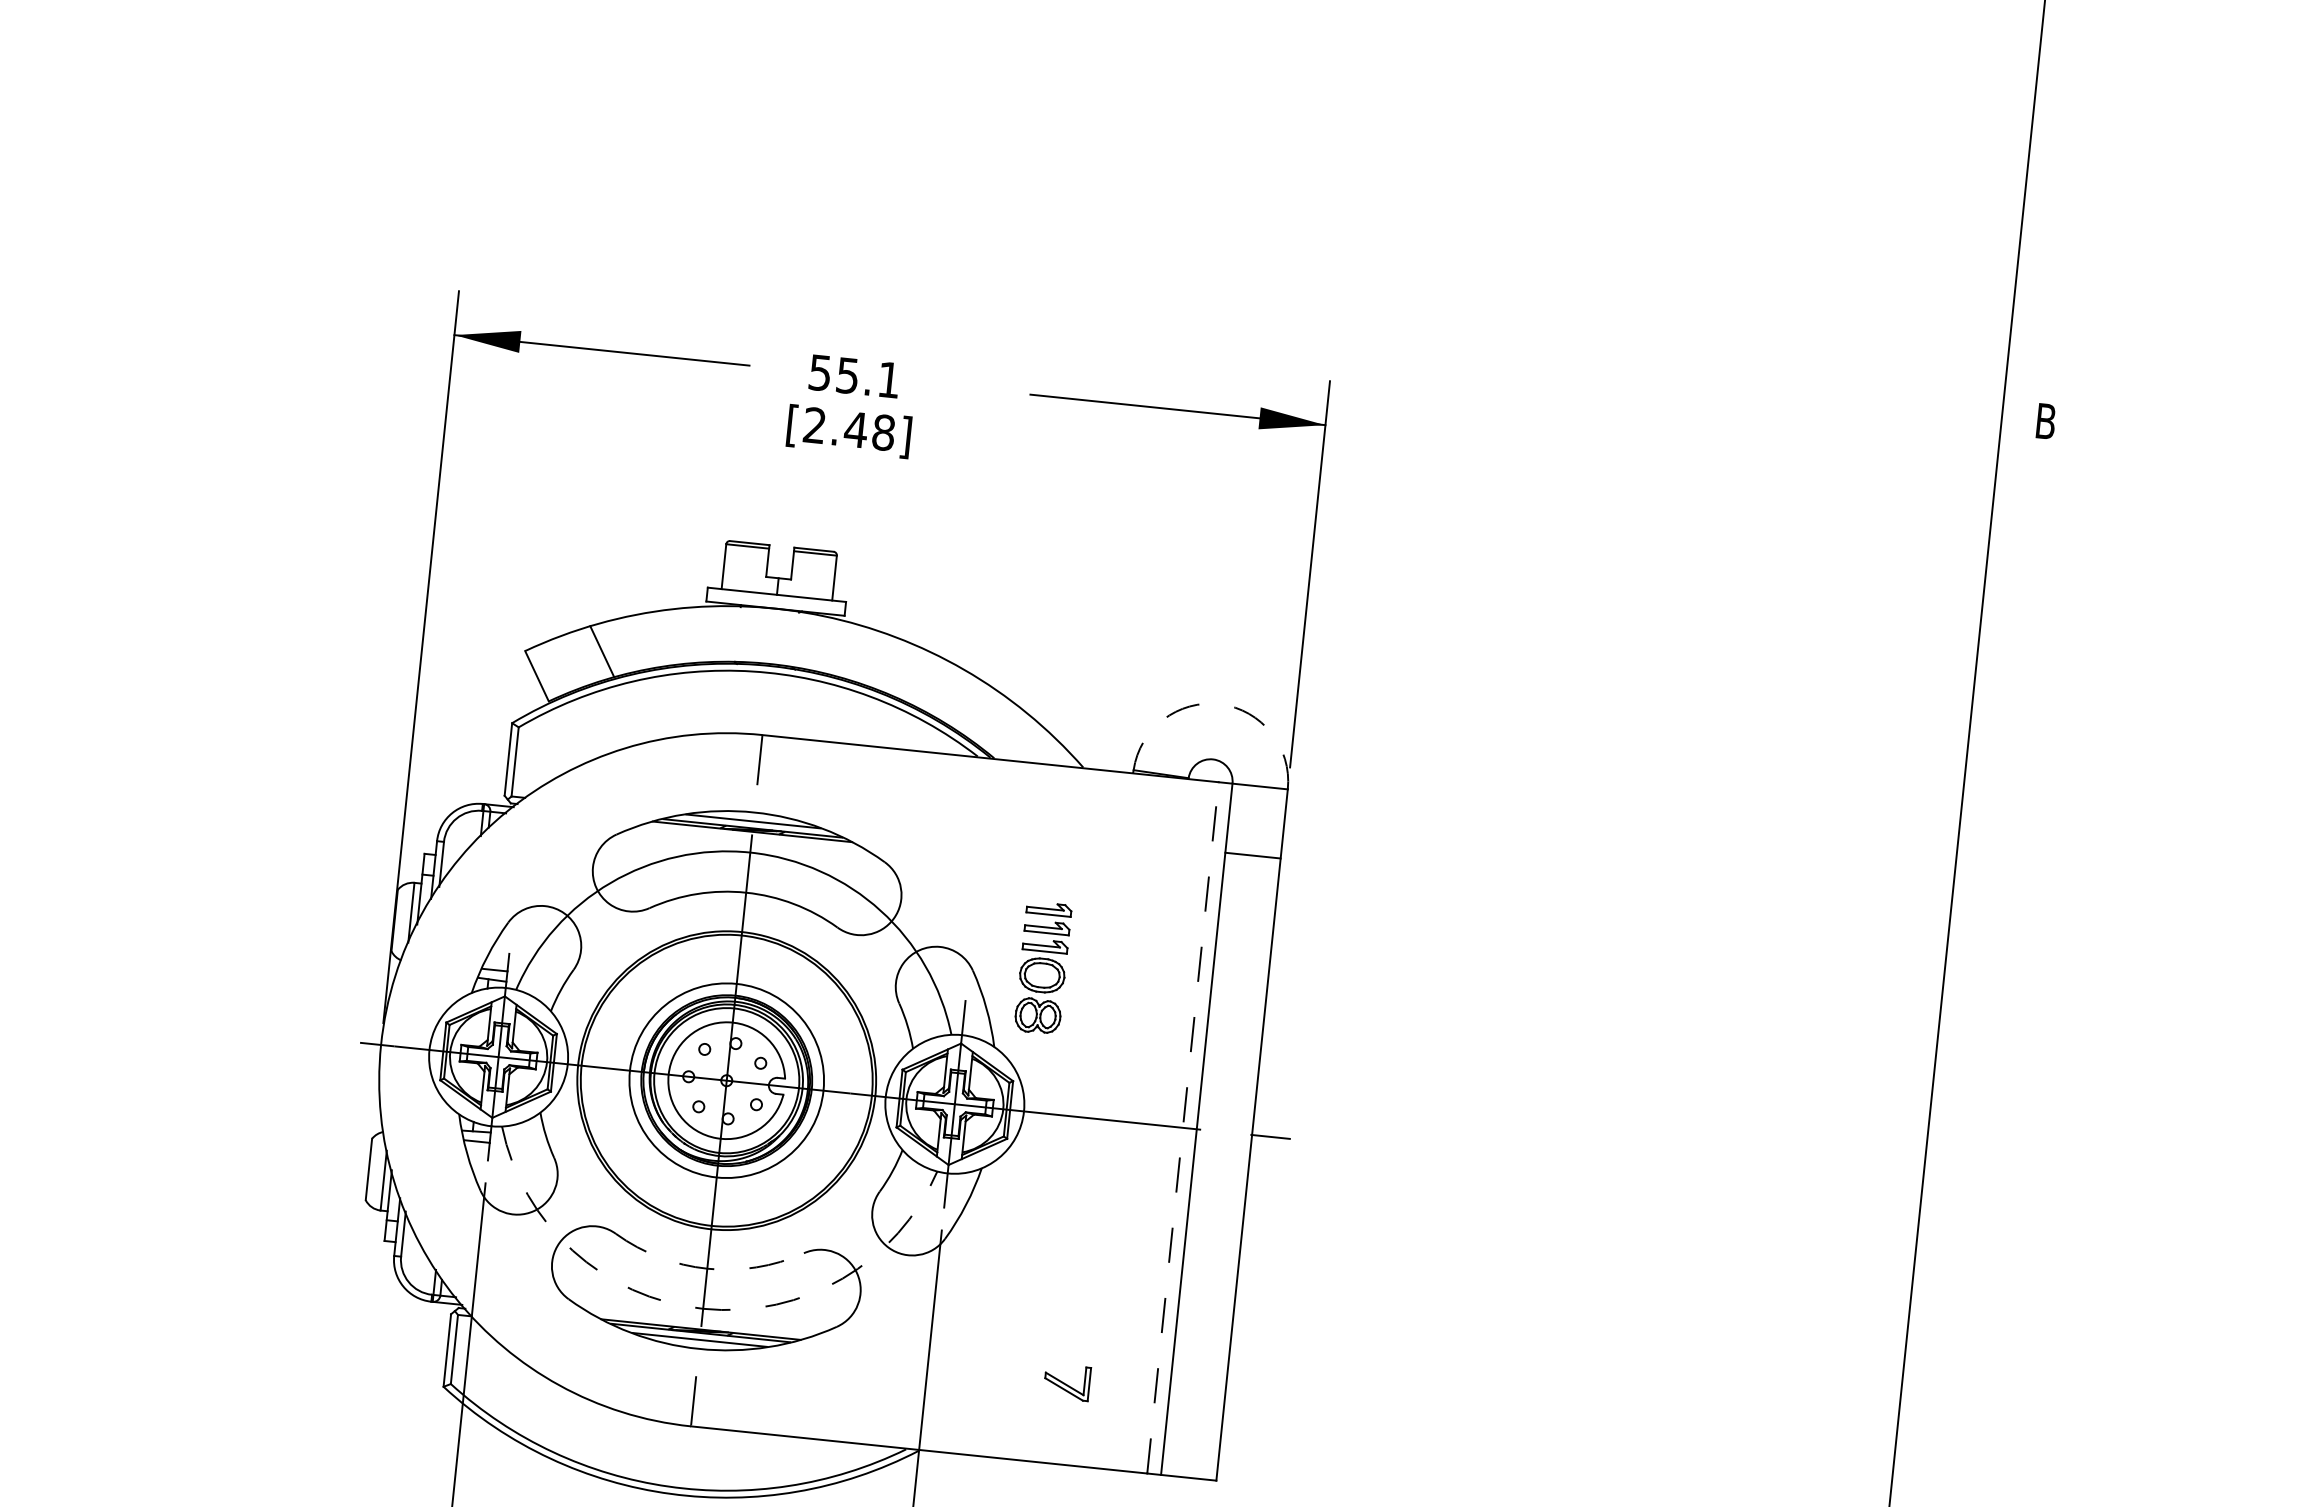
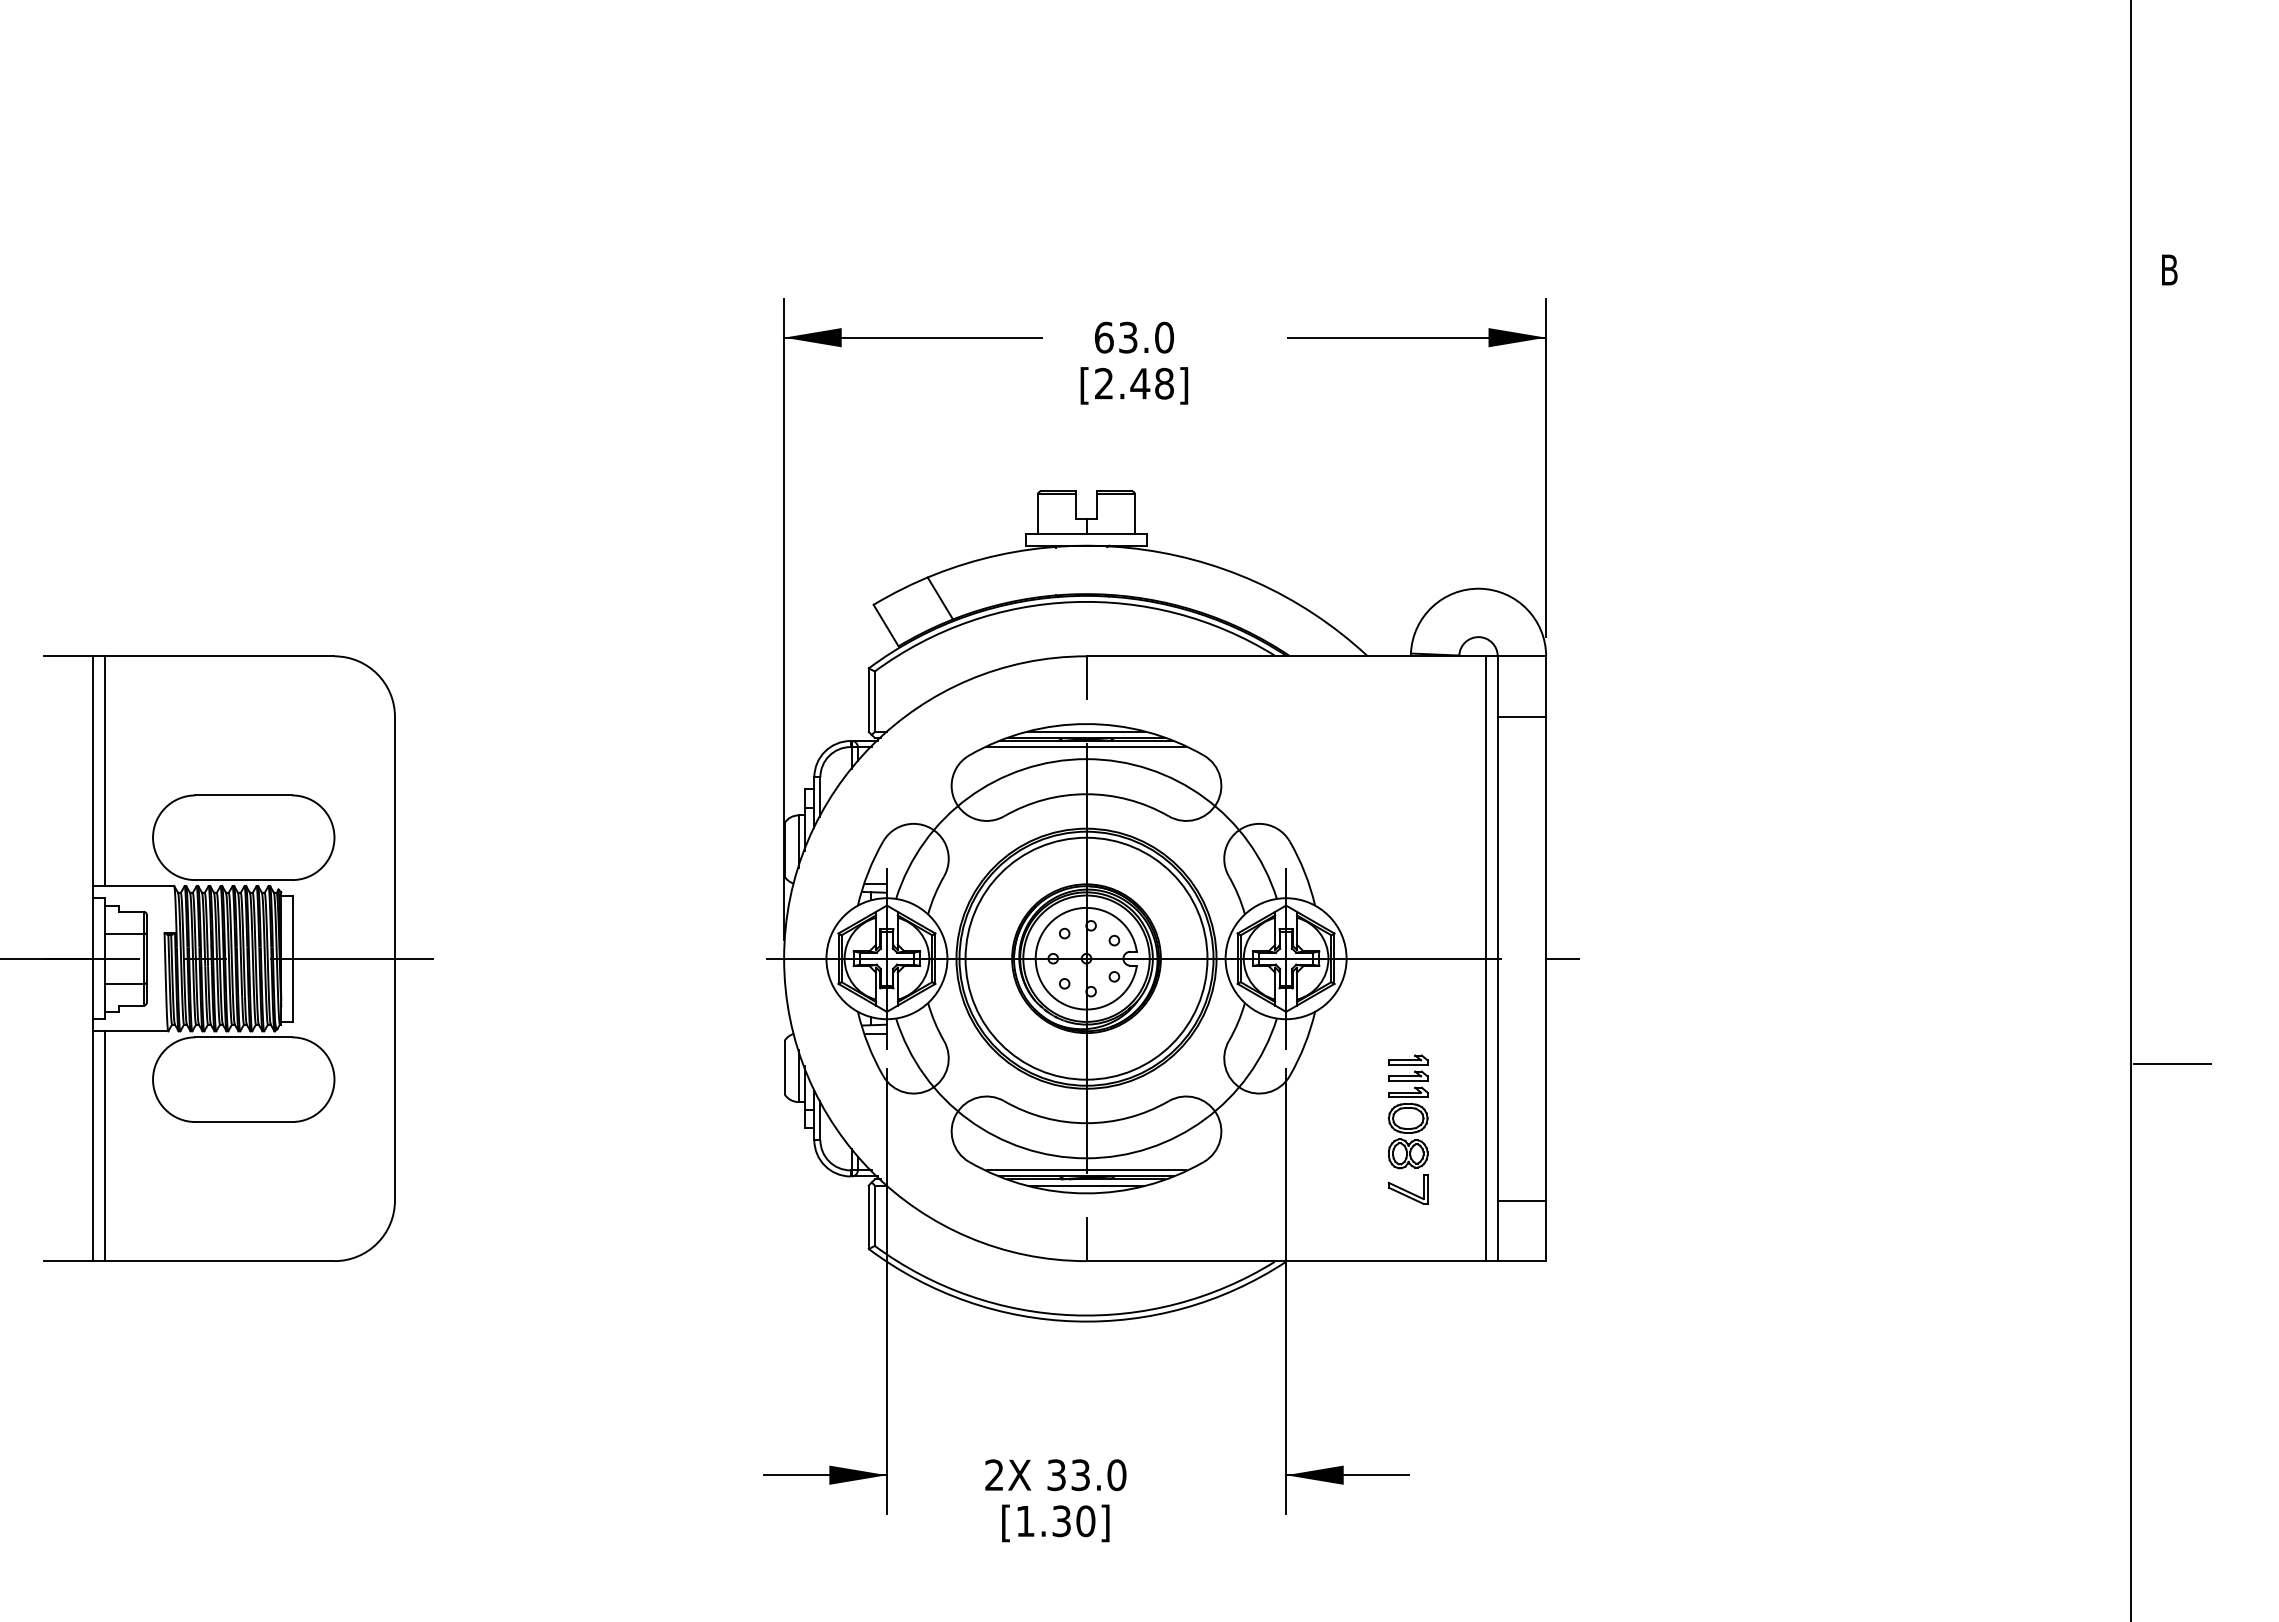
text: (854, 376) -> (1134, 337), 55.1 -> 63.0
arc: (1219, 703) -> (1479, 588), dashed -> solid
line: (751, 839) -> (1086, 747), added
part: (1042, 967) -> (1407, 1111), moved
circle: (726, 1080) -> (1086, 958), size x1.43
line: (1182, 1127) -> (1485, 958), dashed -> solid
arc: (707, 1269) -> (1086, 1123), dashed -> solid
arc: (703, 1309) -> (1086, 1158), dashed -> solid
line: (701, 1322) -> (1086, 1170), added
line: (1954, 1328) -> (2171, 1063), added
line: (1195, 1408) -> (1521, 1200), added

